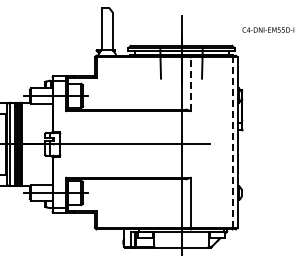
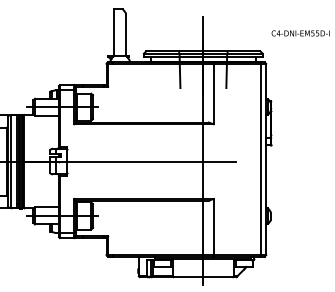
line: (190, 84) -> (213, 94), dashed -> solid
line: (233, 142) -> (261, 159), dashed -> solid

